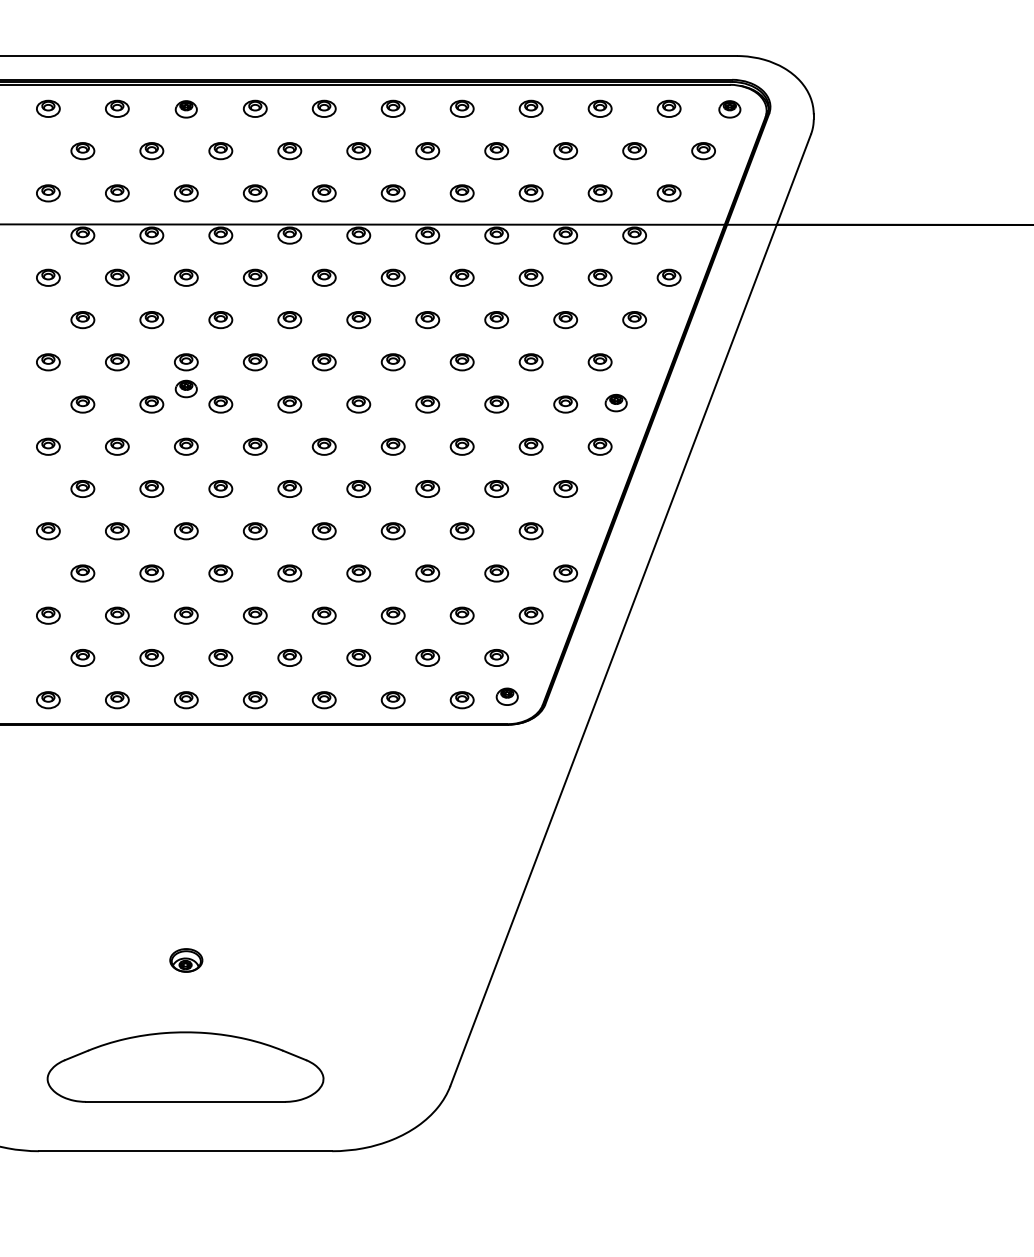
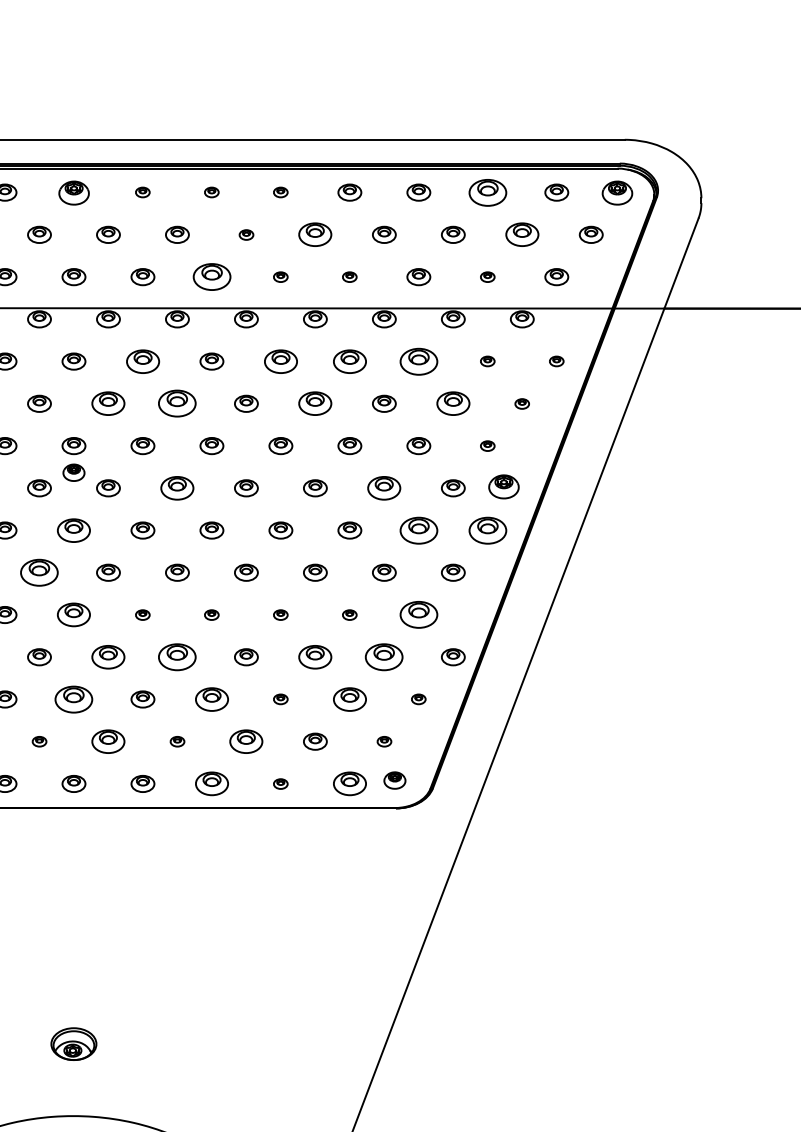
part: (254, 108) -> (142, 192), size x0.6
part: (323, 108) -> (211, 192), size x0.6
part: (392, 108) -> (280, 192), size x0.6
part: (599, 108) -> (487, 192), size x1.6
part: (185, 109) -> (73, 193), size x1.4
part: (729, 109) -> (617, 193), size x1.4
part: (358, 151) -> (246, 235), size x0.6
part: (427, 151) -> (315, 235), size x1.4
part: (634, 151) -> (522, 235), size x1.4
part: (323, 193) -> (211, 277), size x1.6
part: (392, 193) -> (280, 277), size x0.6
part: (461, 193) -> (349, 277), size x0.6
part: (599, 193) -> (487, 277), size x0.6
part: (254, 277) -> (142, 361), size x1.4
part: (392, 277) -> (280, 361), size x1.4
part: (461, 277) -> (349, 361), size x1.4
part: (530, 277) -> (418, 361), size x1.6
part: (599, 277) -> (487, 361), size x0.6
part: (668, 277) -> (556, 361), size x0.6
part: (220, 320) -> (108, 404), size x1.4
part: (289, 320) -> (177, 404), size x1.6
part: (427, 320) -> (315, 404), size x1.4
part: (565, 320) -> (453, 404), size x1.4
part: (634, 320) -> (522, 404), size x0.6
part: (599, 362) -> (487, 446), size x0.6
part: (615, 402) -> (503, 486), size x1.4
part: (289, 404) -> (177, 488), size x1.4
part: (496, 404) -> (384, 488), size x1.4
part: (186, 446) -> (74, 530), size x1.4
part: (530, 446) -> (418, 530), size x1.6
part: (599, 446) -> (487, 530), size x1.6
part: (151, 488) -> (39, 572), size x1.6
part: (186, 531) -> (74, 615), size x1.4
part: (254, 531) -> (142, 615), size x0.6
part: (323, 531) -> (211, 615), size x0.6
part: (392, 531) -> (280, 615), size x0.6
part: (461, 531) -> (349, 615), size x0.6
part: (530, 531) -> (418, 615), size x1.6
part: (220, 573) -> (108, 657), size x1.4
part: (289, 573) -> (177, 657), size x1.6
part: (427, 573) -> (315, 657), size x1.4
part: (496, 573) -> (384, 657), size x1.6
part: (186, 615) -> (74, 699), size x1.6
part: (323, 615) -> (211, 699), size x1.4
part: (392, 615) -> (280, 699), size x0.6
part: (461, 615) -> (349, 699), size x1.4
part: (530, 615) -> (418, 699), size x0.6
part: (151, 657) -> (39, 741), size x0.6
part: (220, 657) -> (108, 741), size x1.4
part: (289, 657) -> (177, 741), size x0.6
part: (358, 657) -> (246, 741), size x1.4
part: (496, 657) -> (384, 741), size x0.6
part: (323, 700) -> (211, 784), size x1.4
part: (392, 700) -> (280, 784), size x0.6
part: (461, 700) -> (349, 784), size x1.4
part: (186, 960) -> (74, 1044), size x1.4

